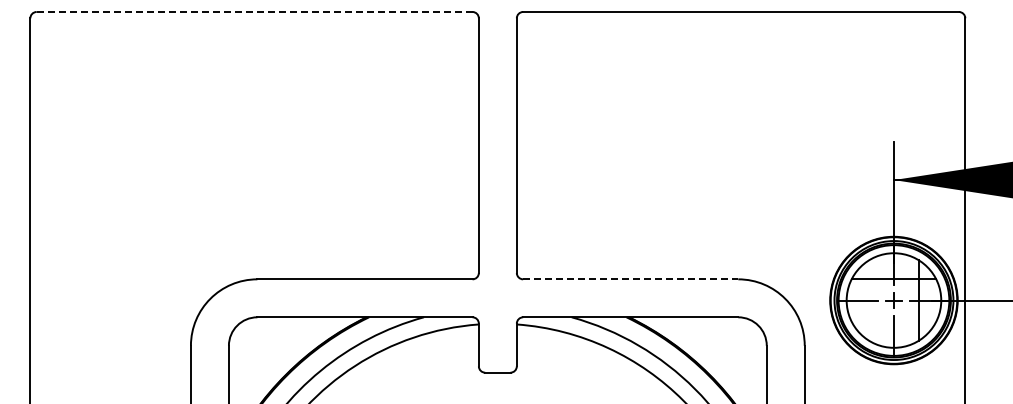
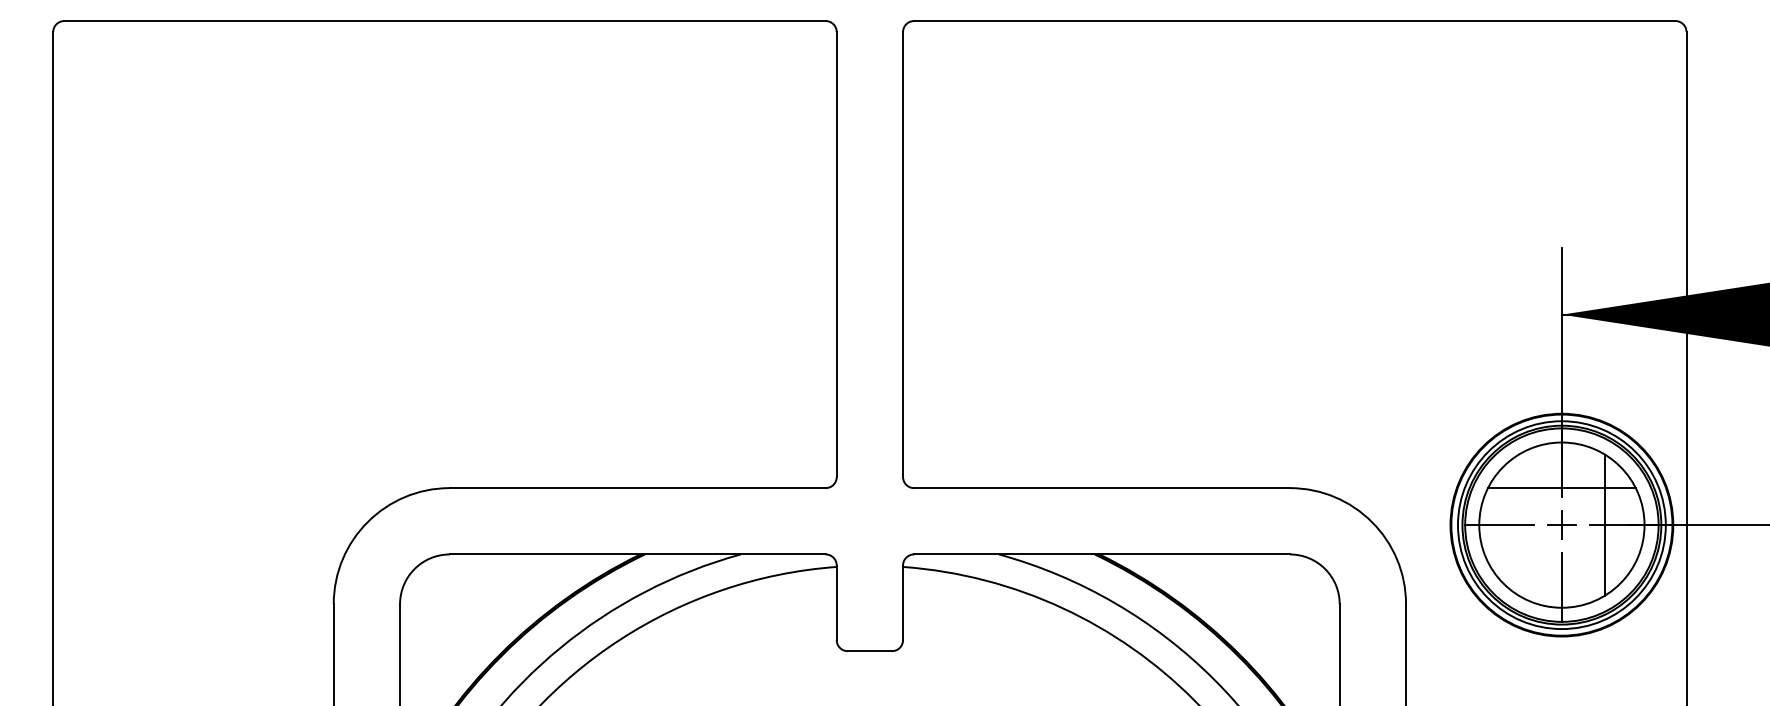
line: (254, 12) -> (444, 21), dashed -> solid
line: (630, 279) -> (1101, 488), dashed -> solid

